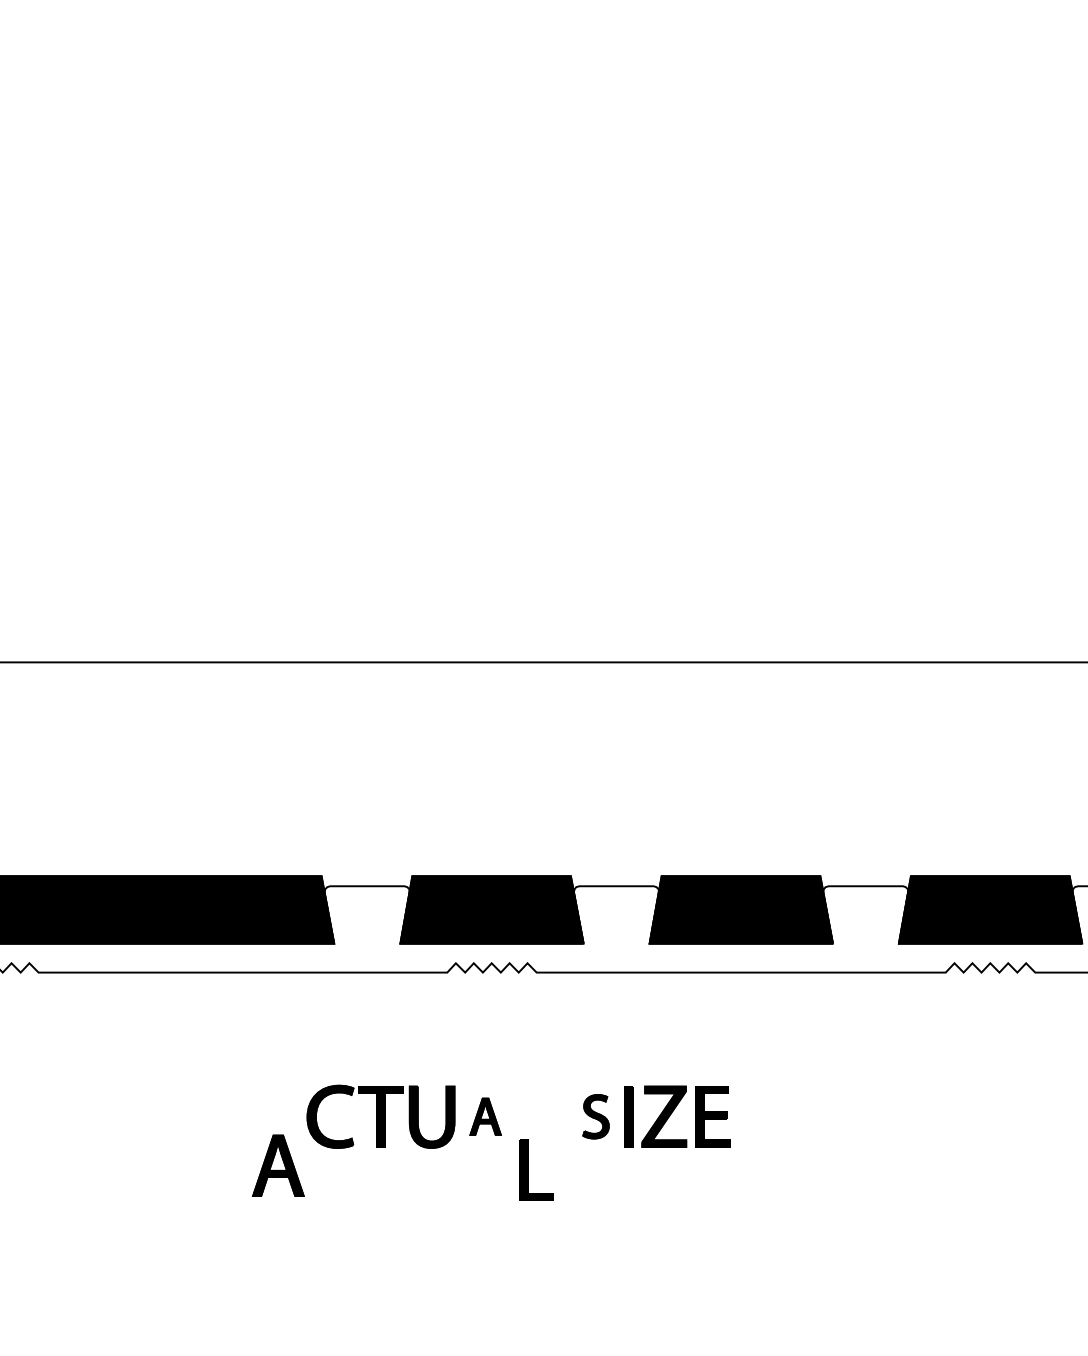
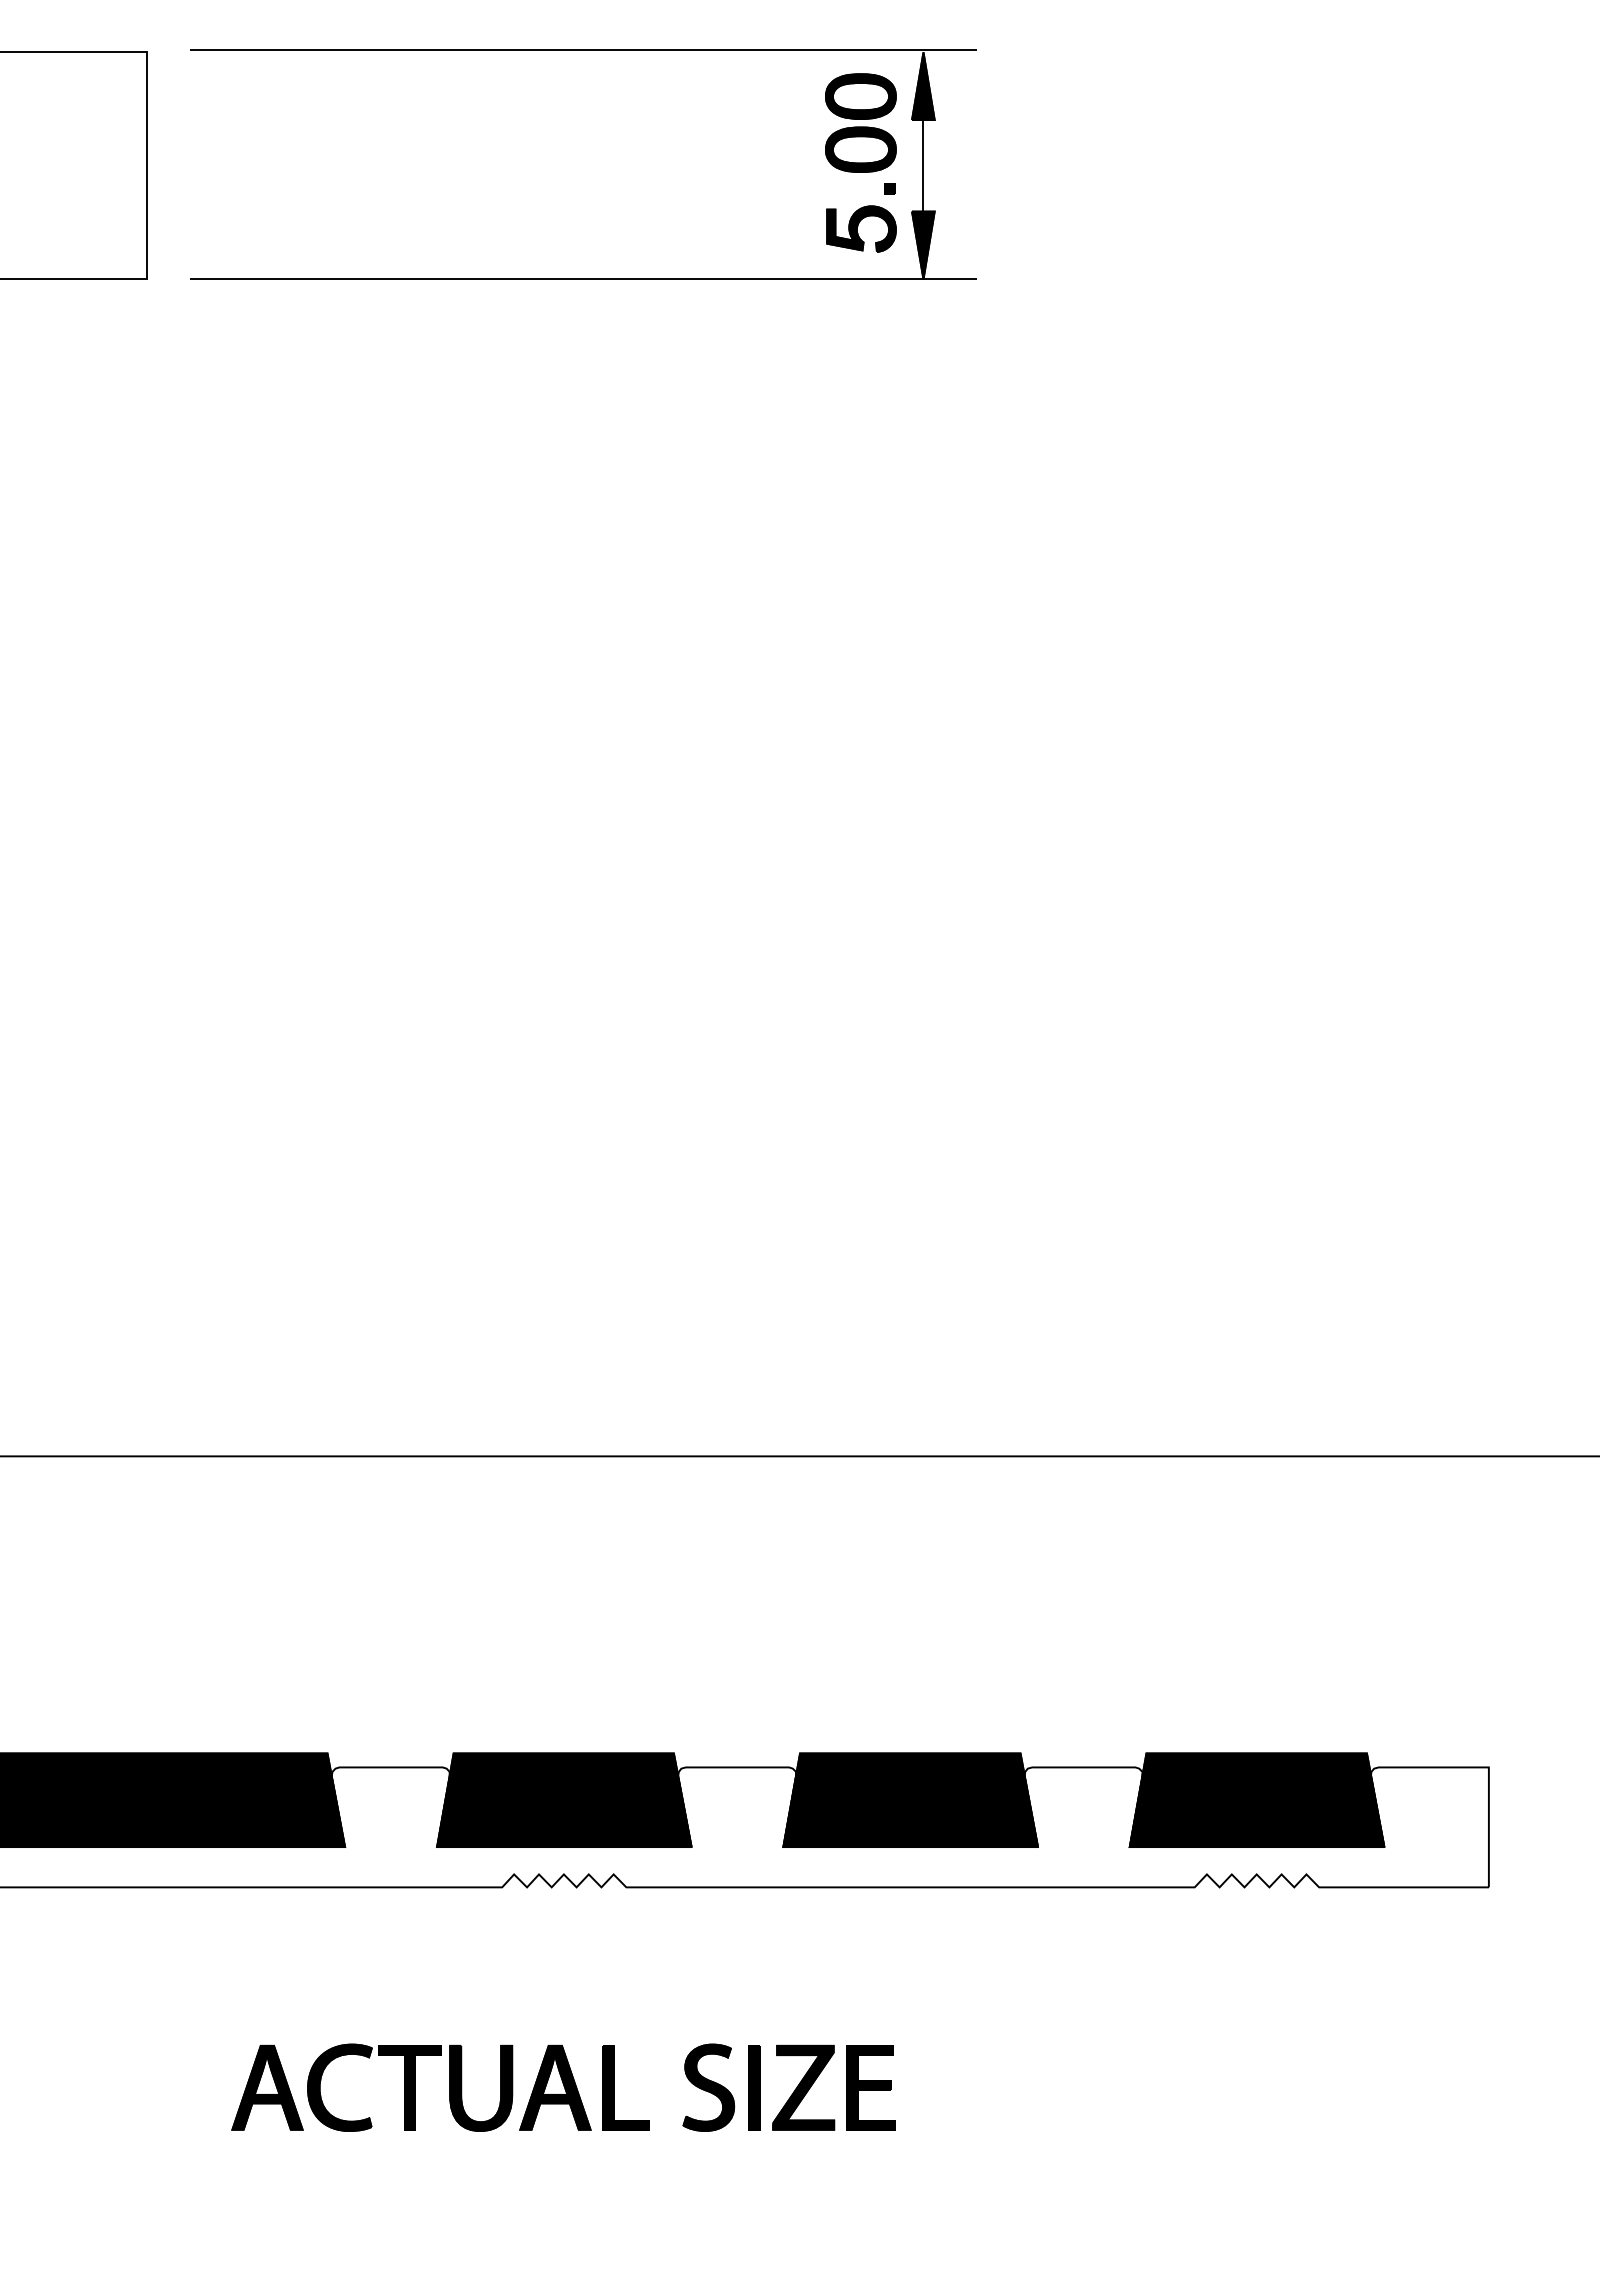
part: (485, 1116) -> (555, 2087), size x1.67
part: (595, 1116) -> (708, 2087), size x1.43
part: (278, 1165) -> (267, 2087), moved
part: (528, 1169) -> (614, 2087), moved

